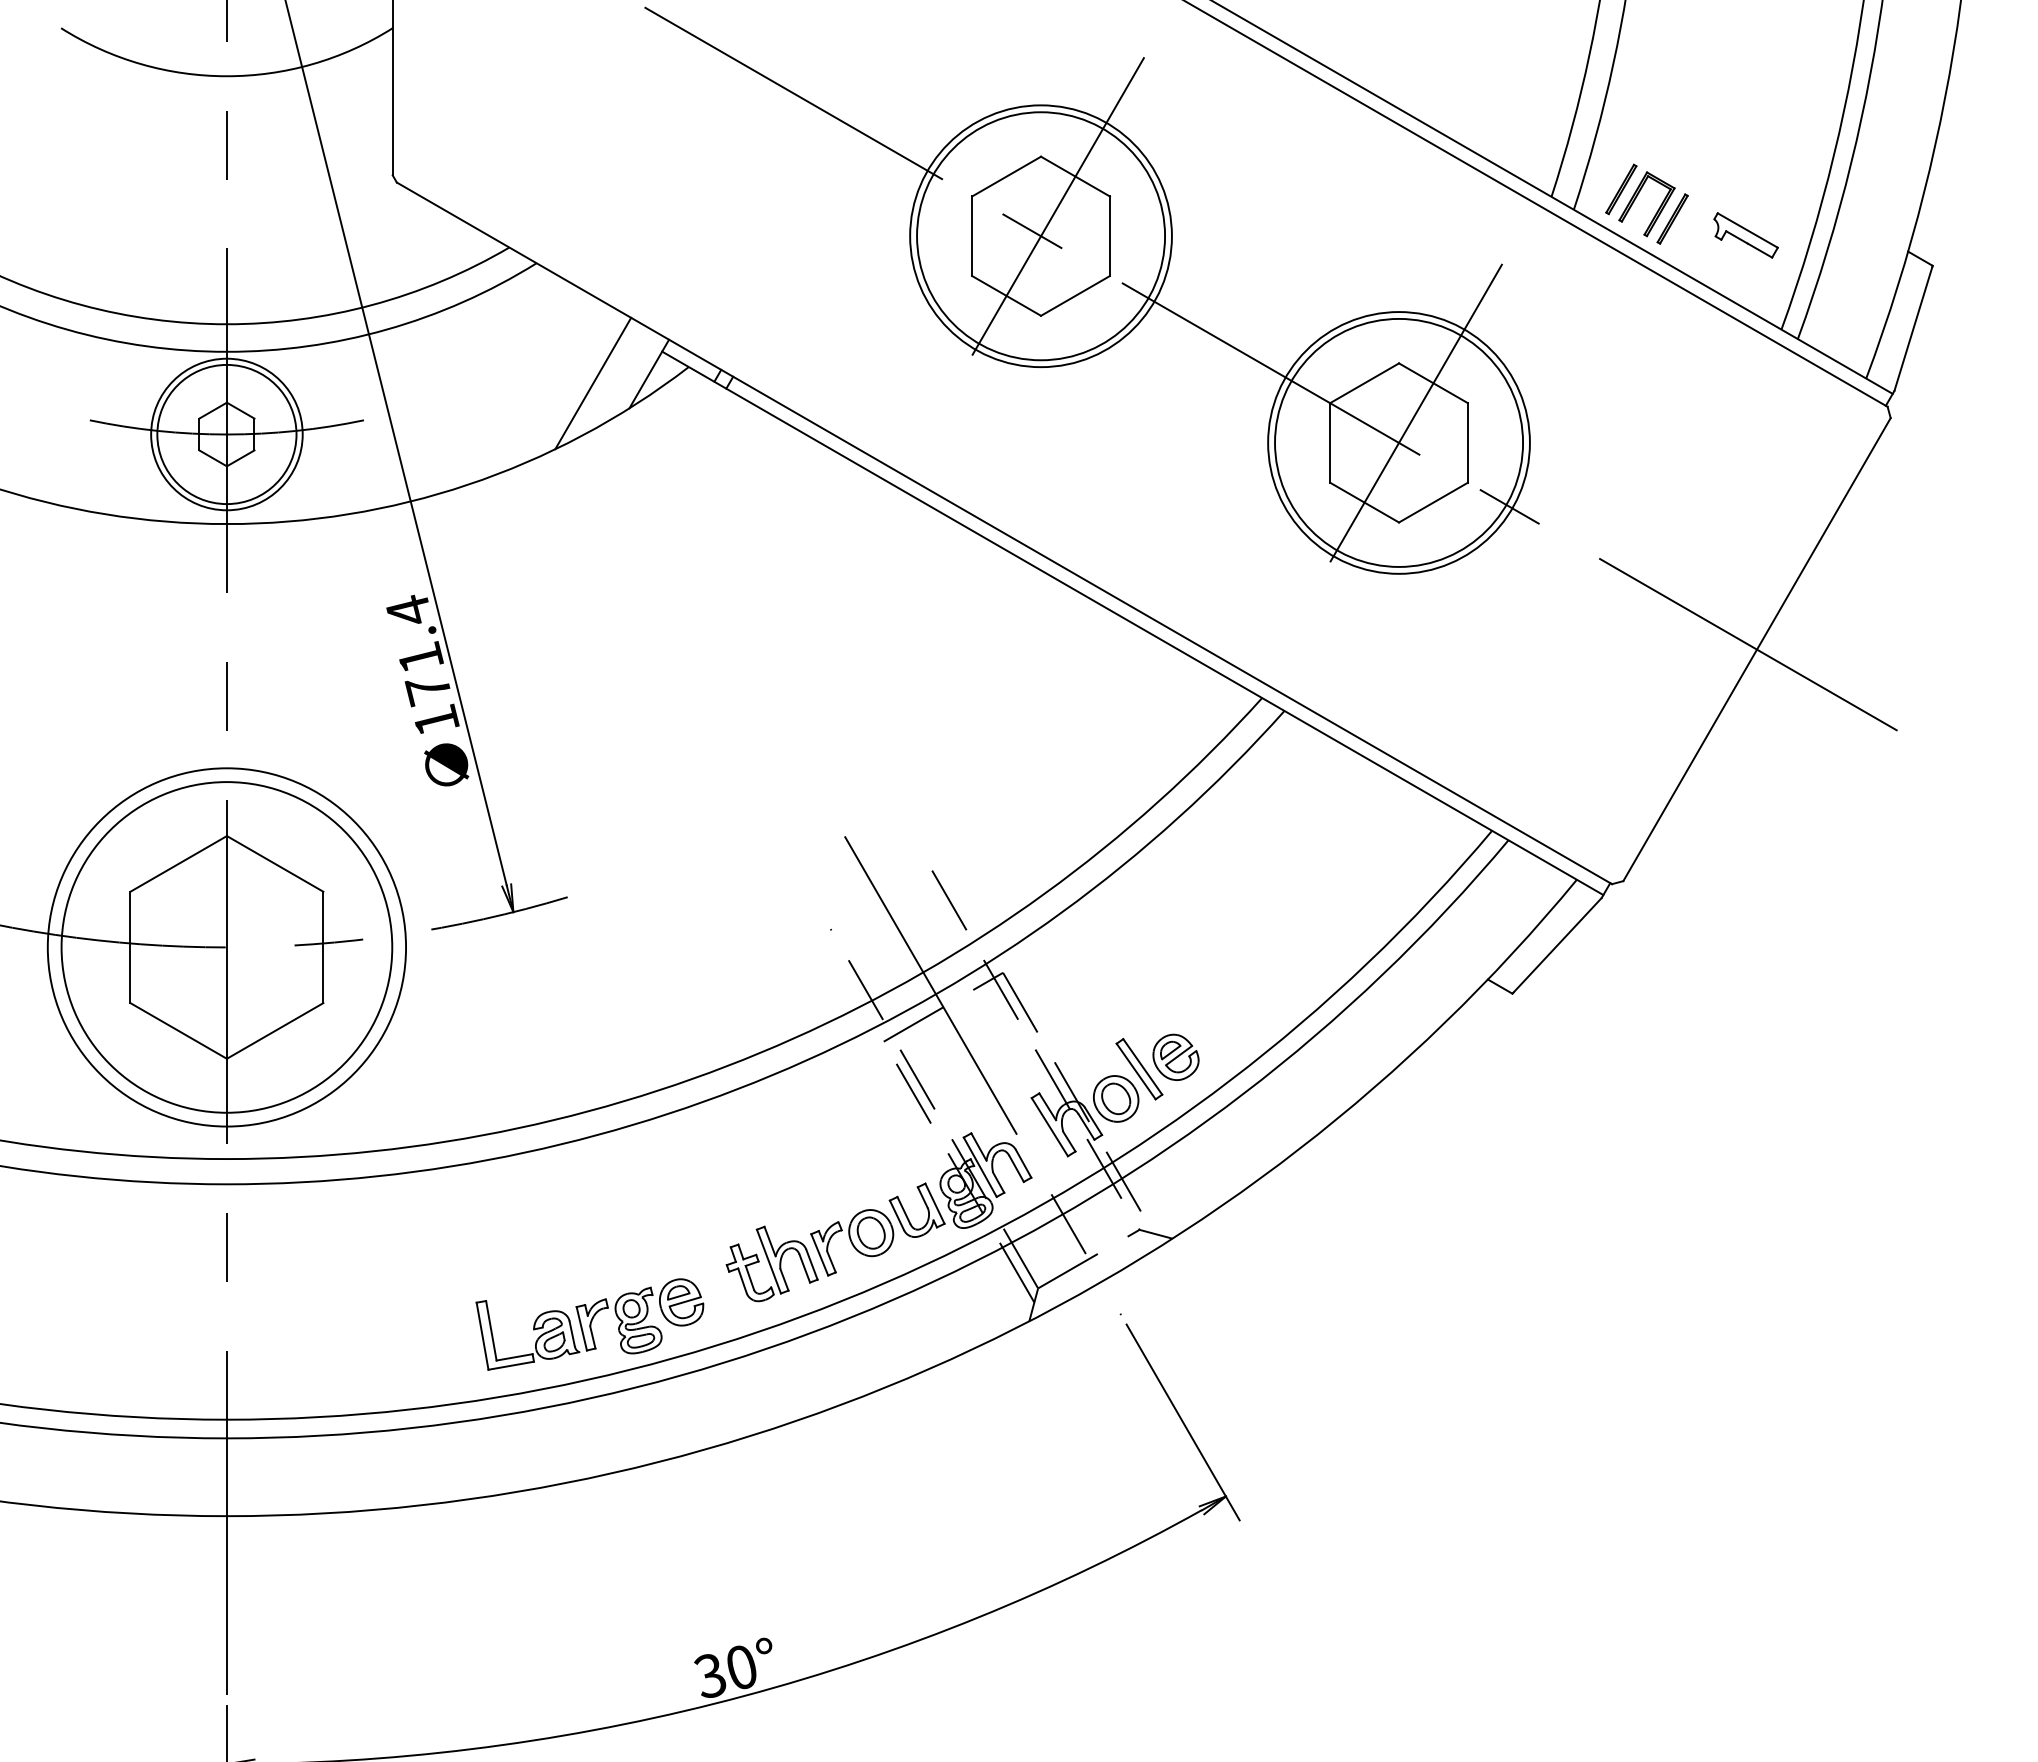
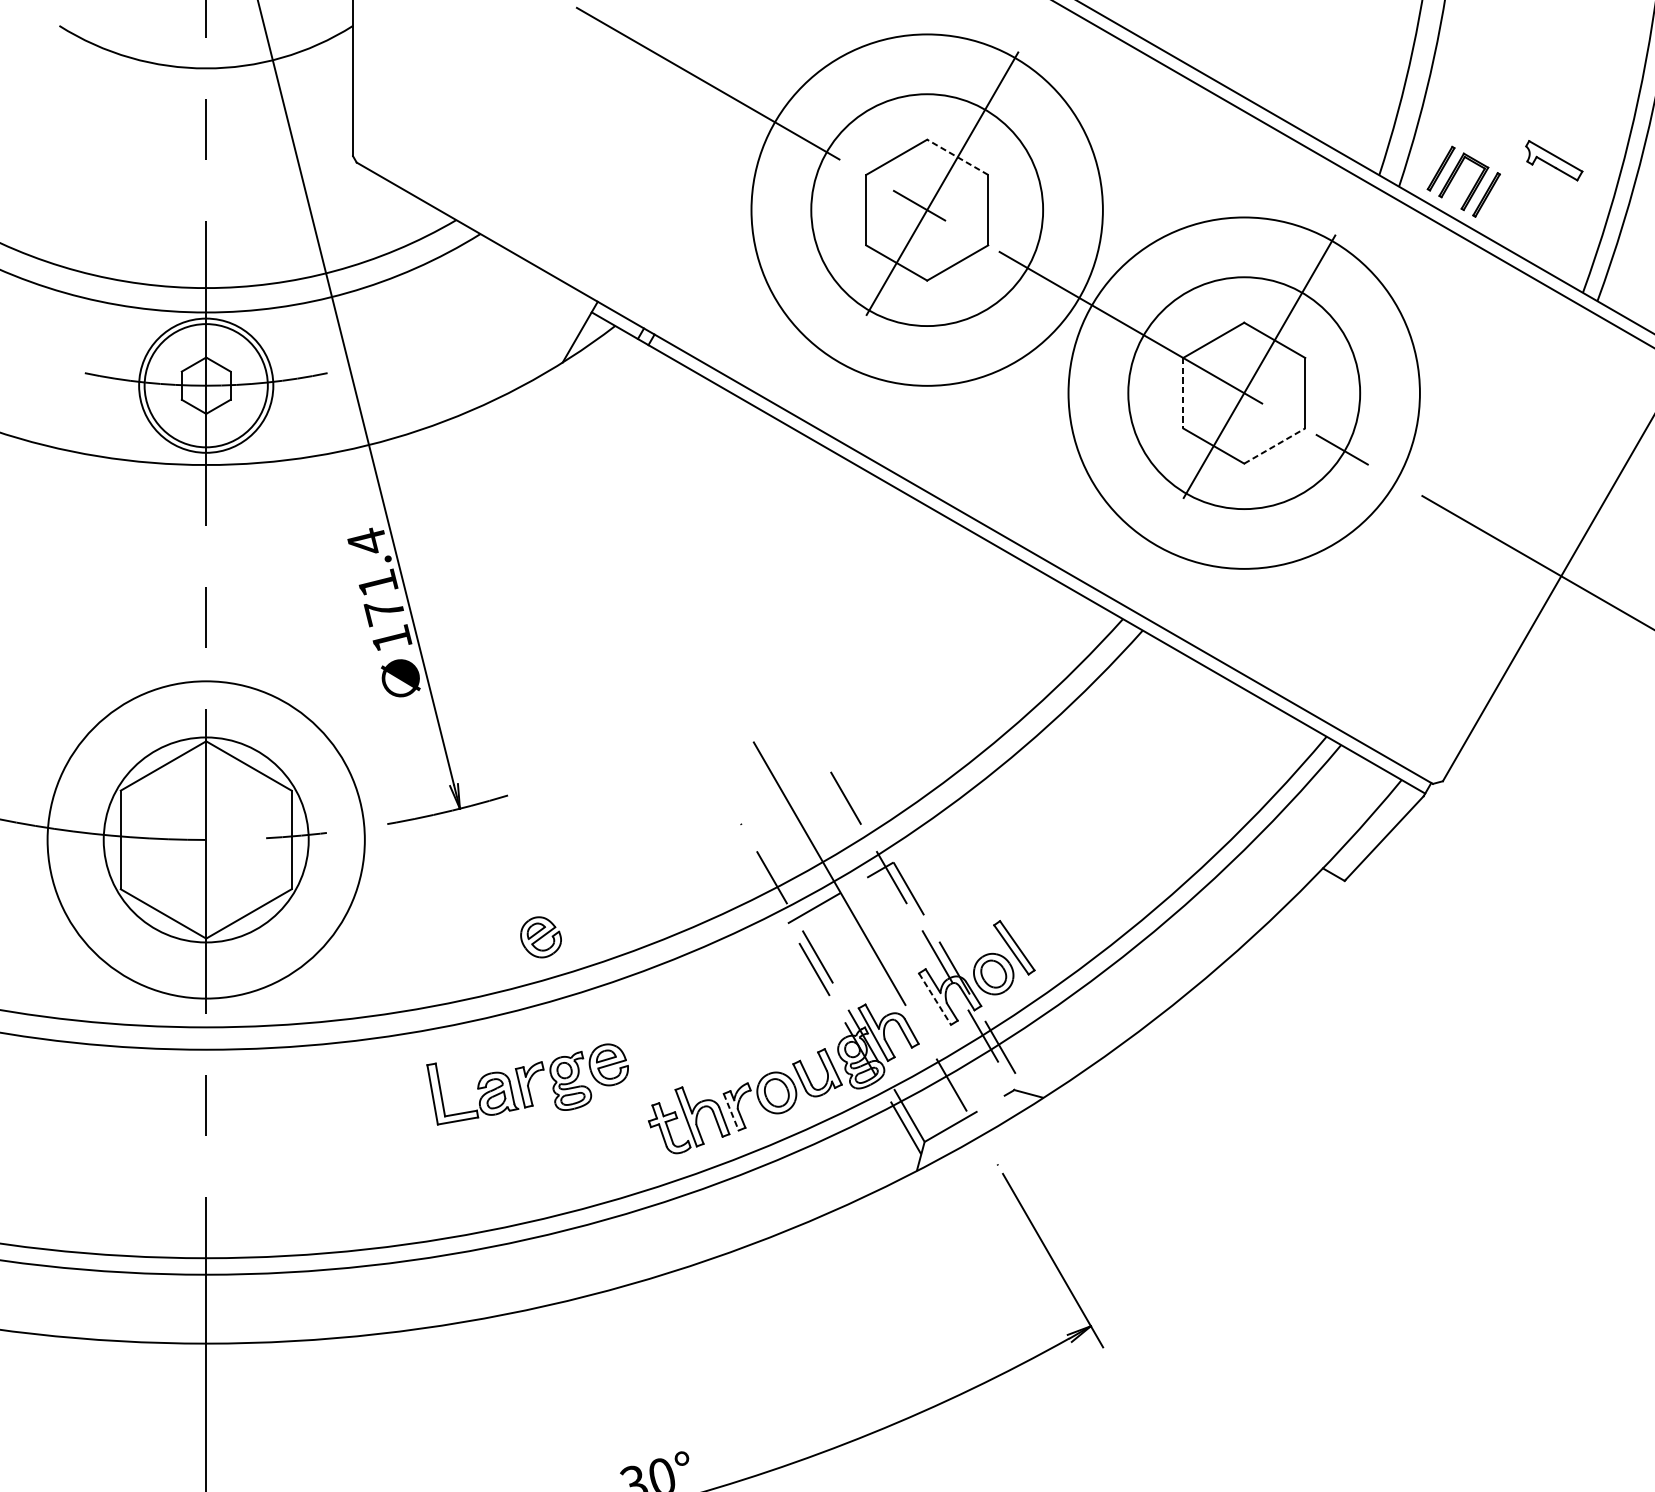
line: (1075, 176) -> (957, 157), solid -> dashed
part: (1745, 235) -> (1553, 160), moved
circle: (1041, 236) -> (927, 210), size x1.6
line: (593, 383) -> (530, 340), removed
line: (1330, 442) -> (1183, 392), solid -> dashed
circle: (1399, 442) -> (1244, 392), size x1.6
line: (1433, 502) -> (1274, 445), solid -> dashed
circle: (226, 947) -> (205, 840), size x0.7
part: (1175, 1056) -> (540, 936), moved
line: (1050, 1127) -> (935, 999), solid -> dashed
line: (819, 1255) -> (731, 1112), solid -> dashed
part: (589, 1324) -> (527, 1084), moved

